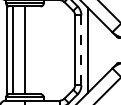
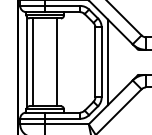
line: (81, 49) -> (101, 61), dashed -> solid
line: (25, 50) -> (57, 62), moved

